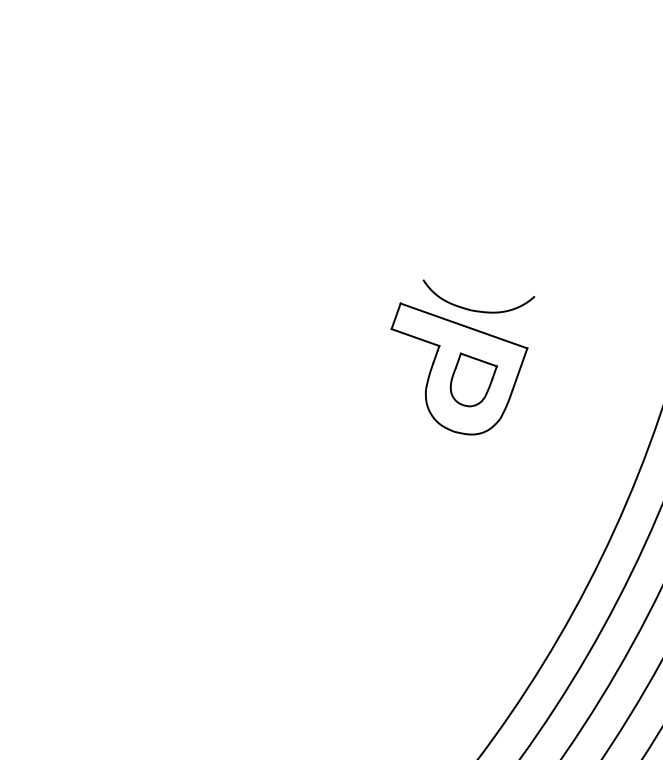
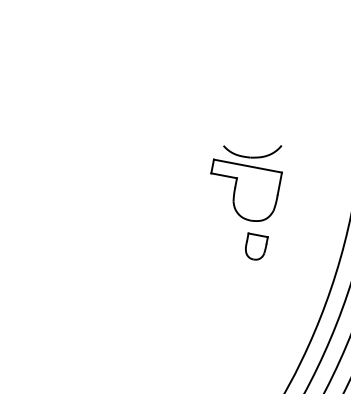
part: (472, 380) -> (256, 246), moved

